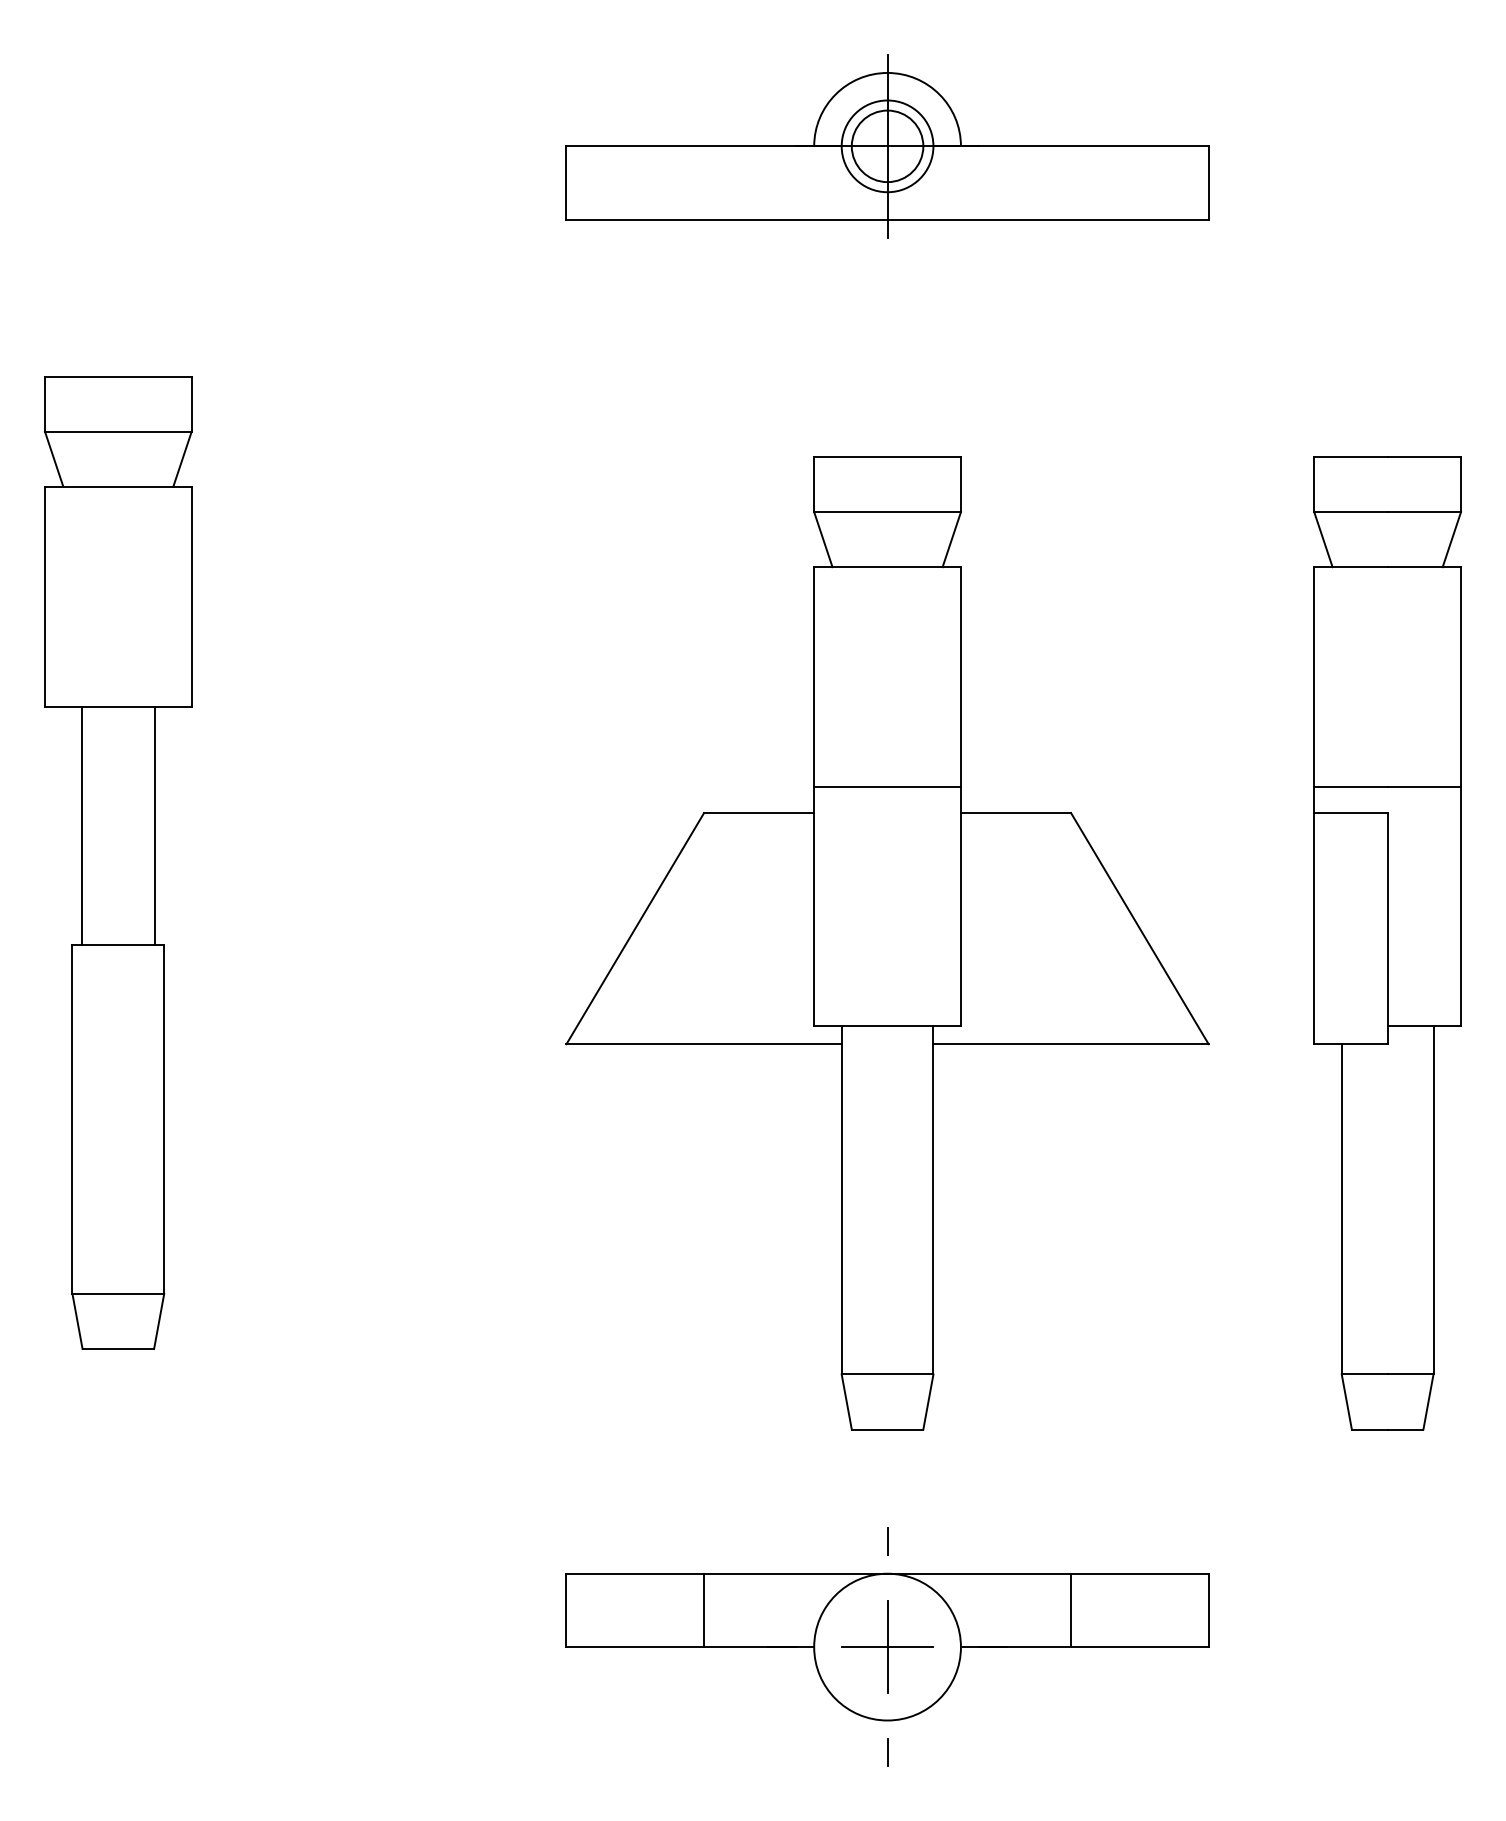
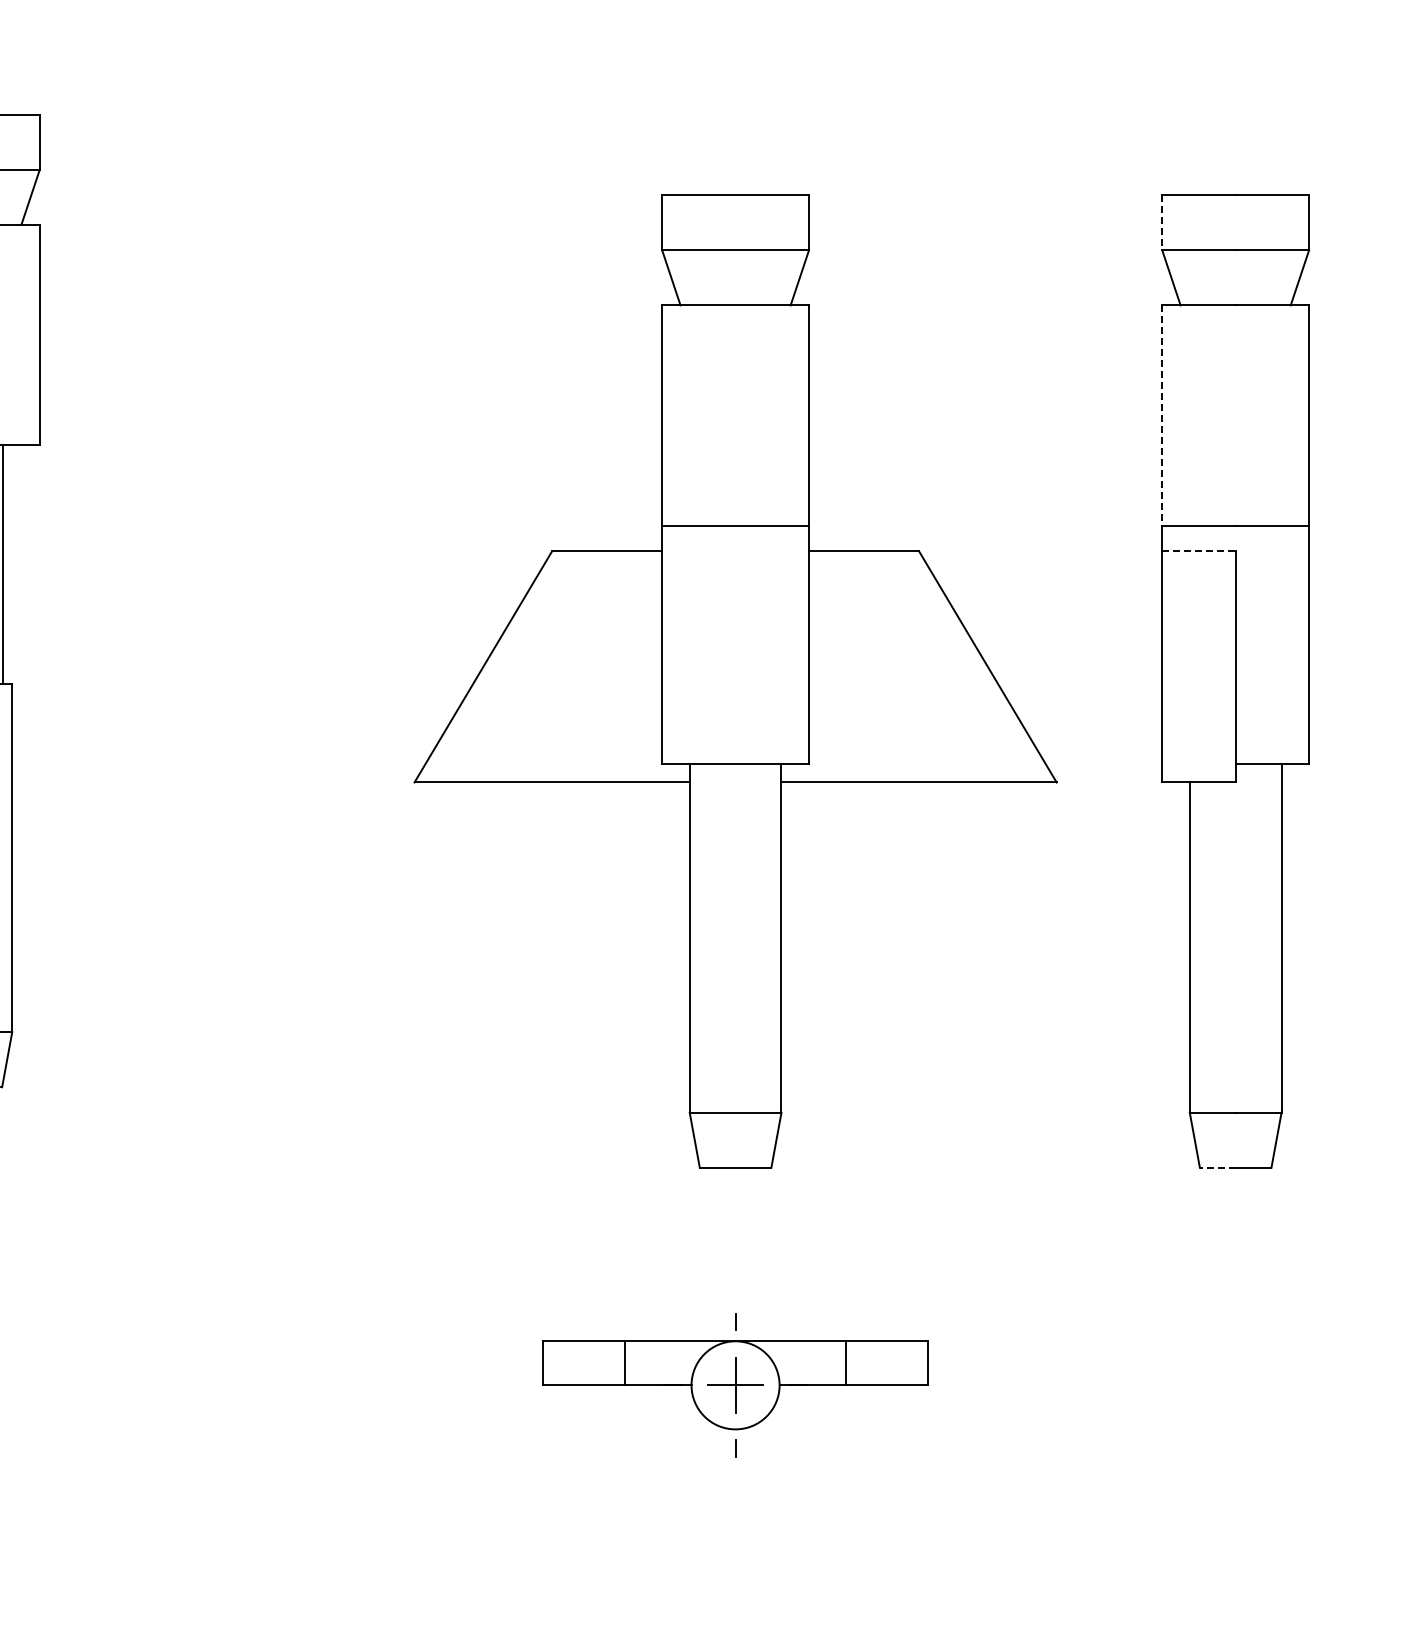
line: (1314, 484) -> (1162, 222), solid -> dashed
line: (1314, 677) -> (1162, 415), solid -> dashed
line: (1350, 813) -> (1198, 551), solid -> dashed
line: (1369, 1429) -> (1217, 1167), solid -> dashed
part: (887, 1646) -> (735, 1384), size x0.6

